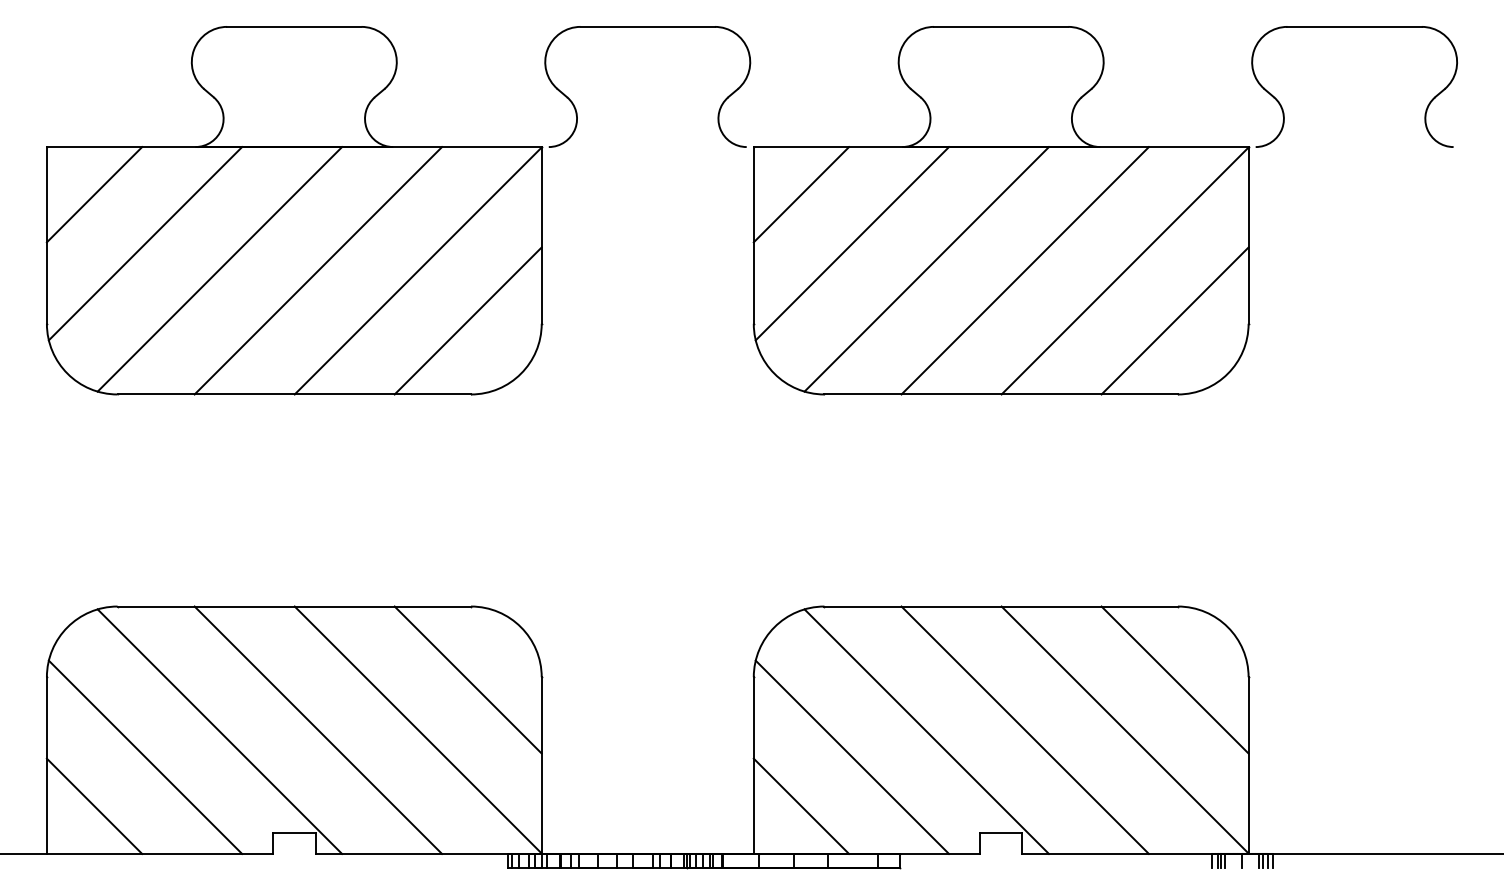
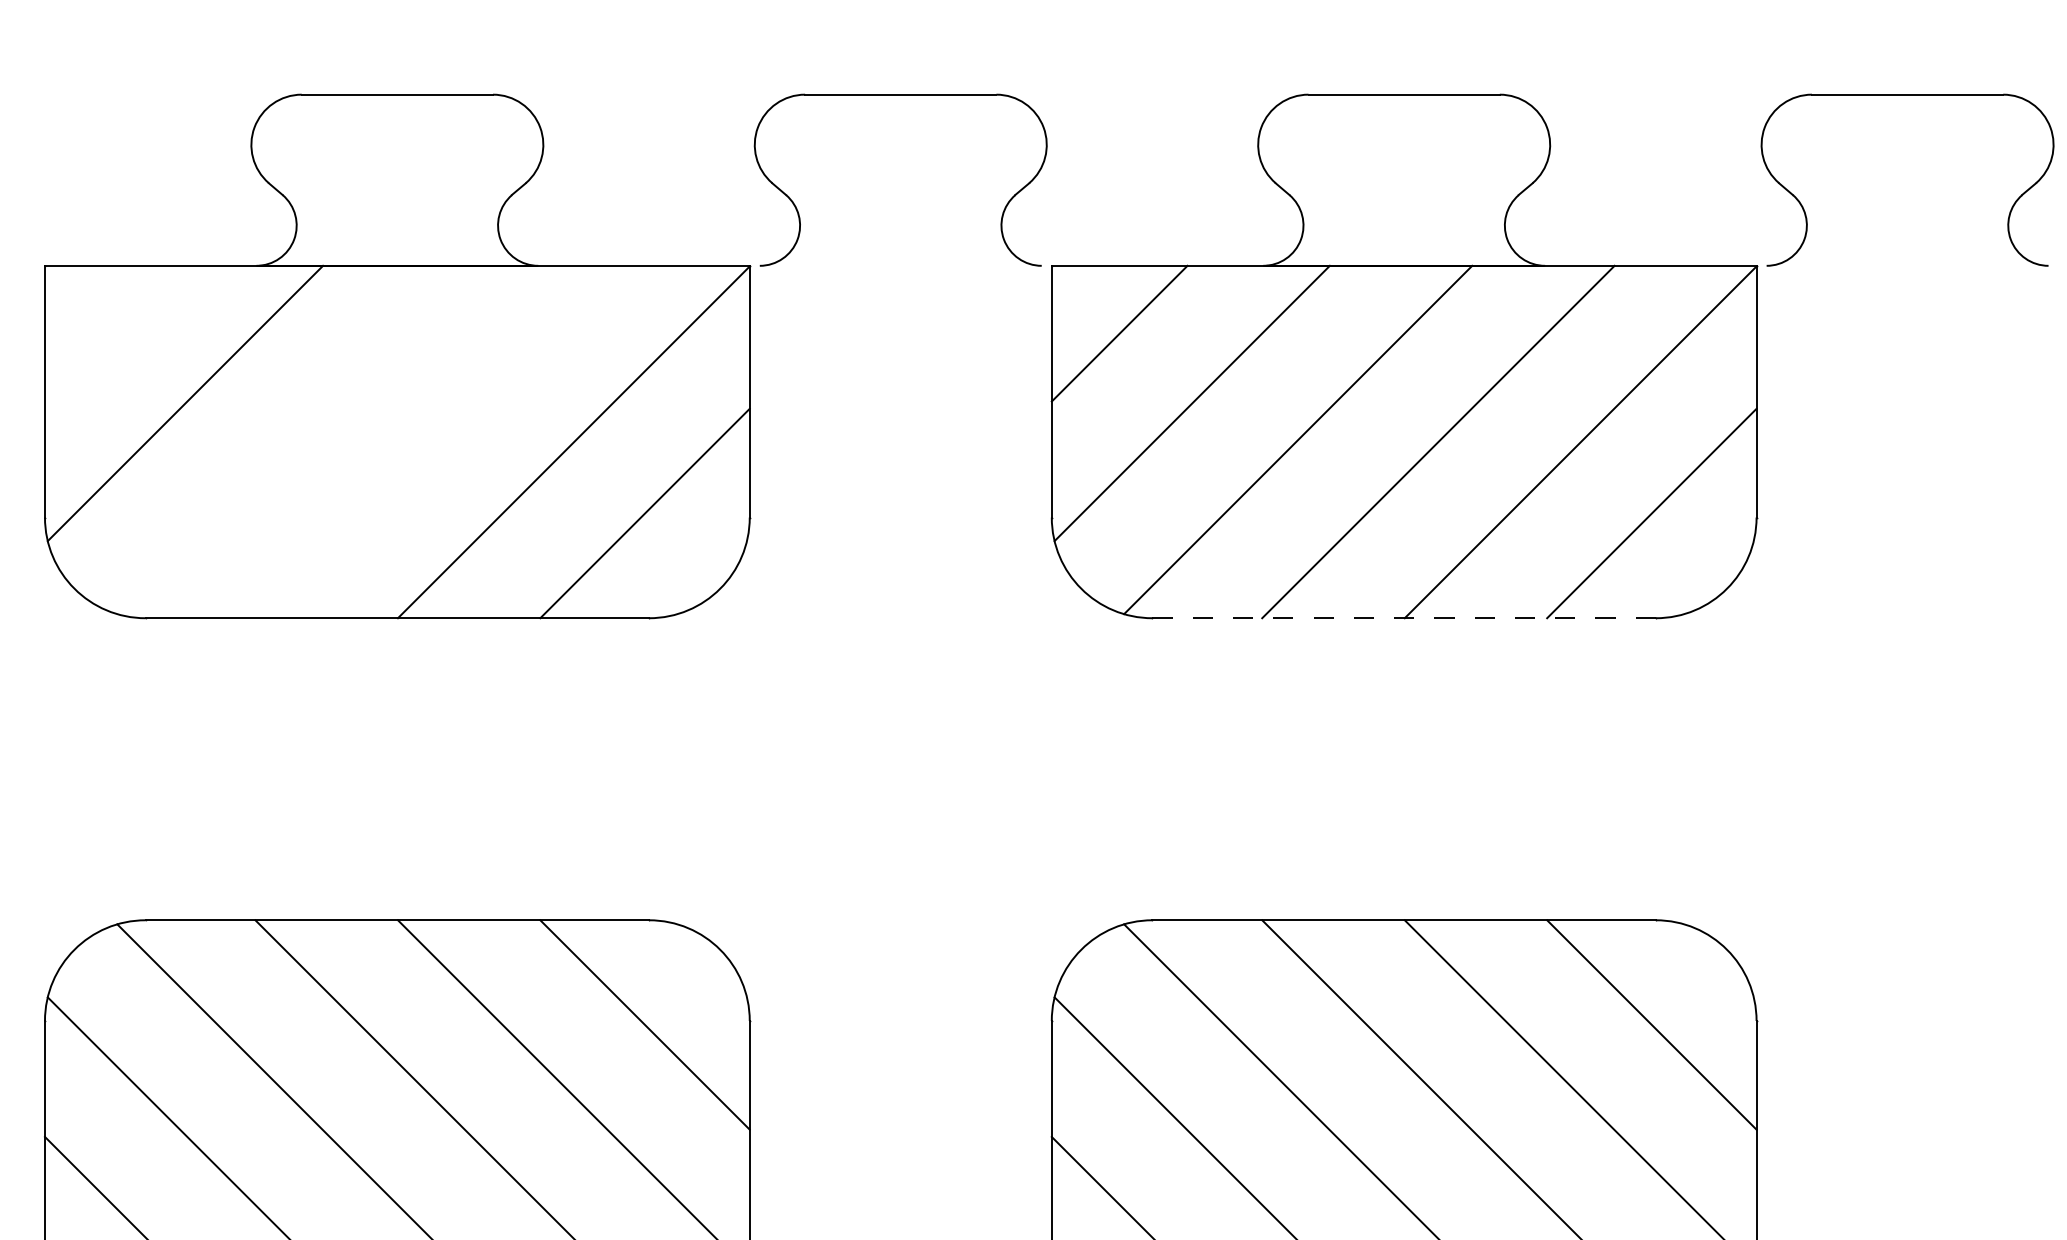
line: (94, 194) -> (112, 333), removed
line: (219, 269) -> (290, 440), removed
line: (318, 270) -> (431, 441), removed
line: (1001, 394) -> (1404, 618), solid -> dashed

